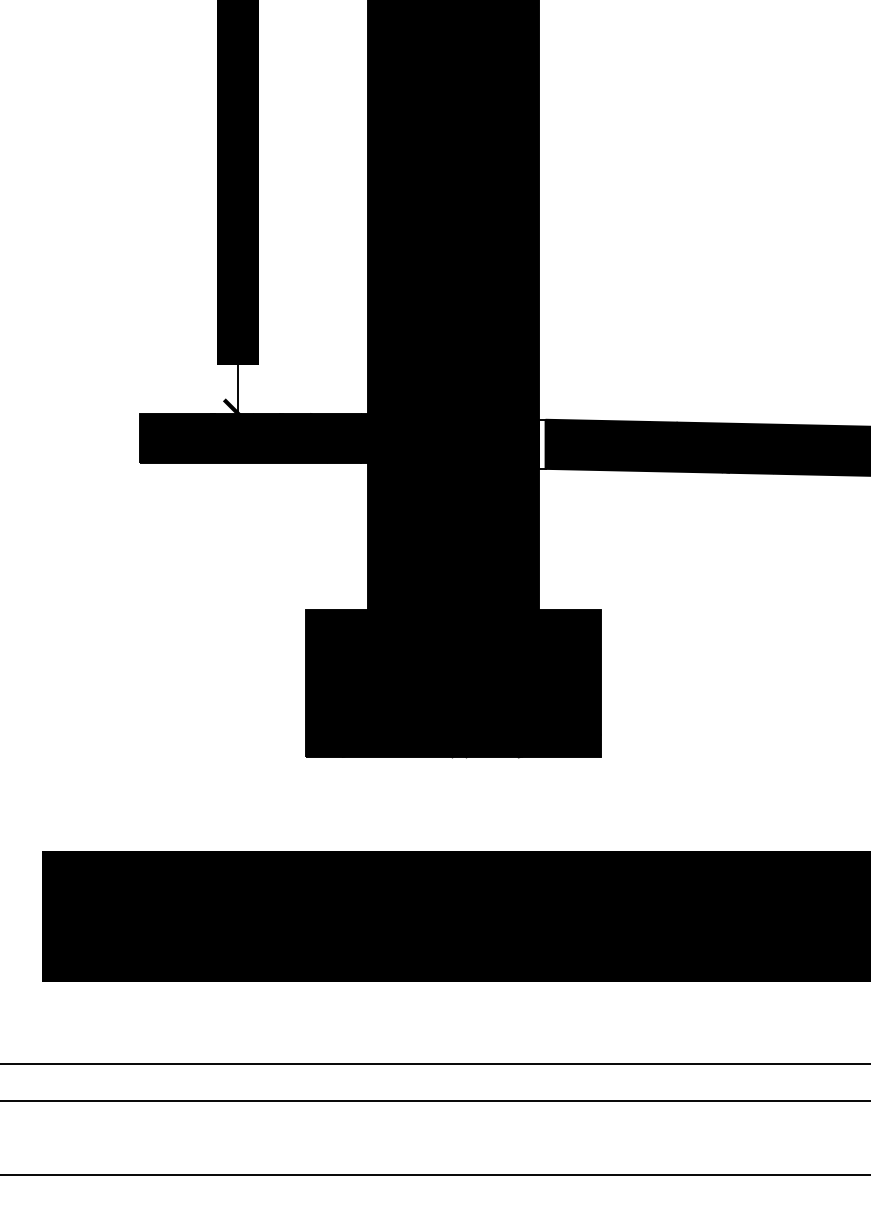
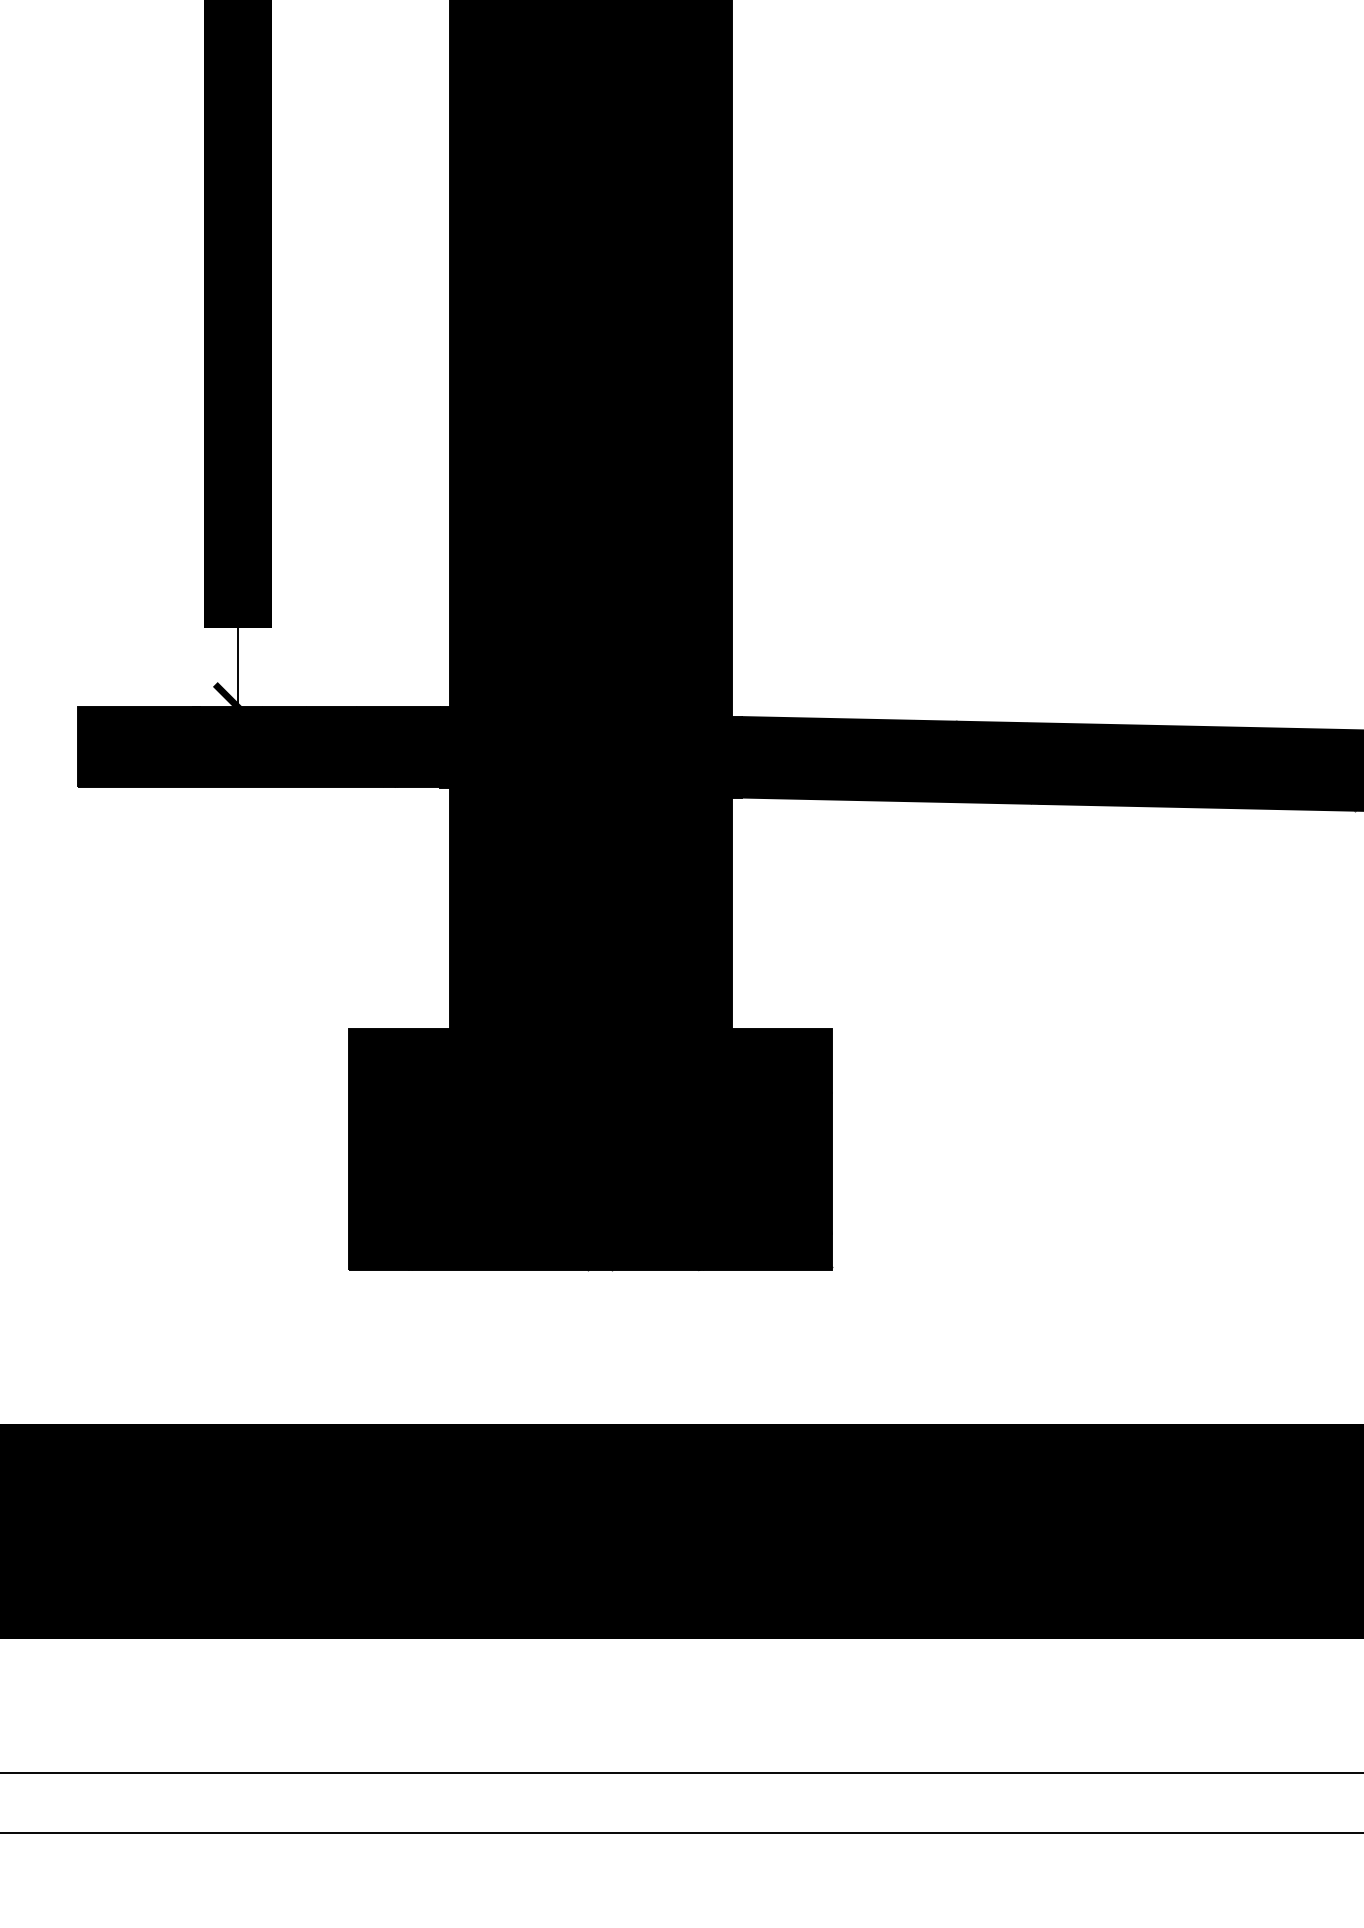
fill: (542, 443) -> (736, 755), added

